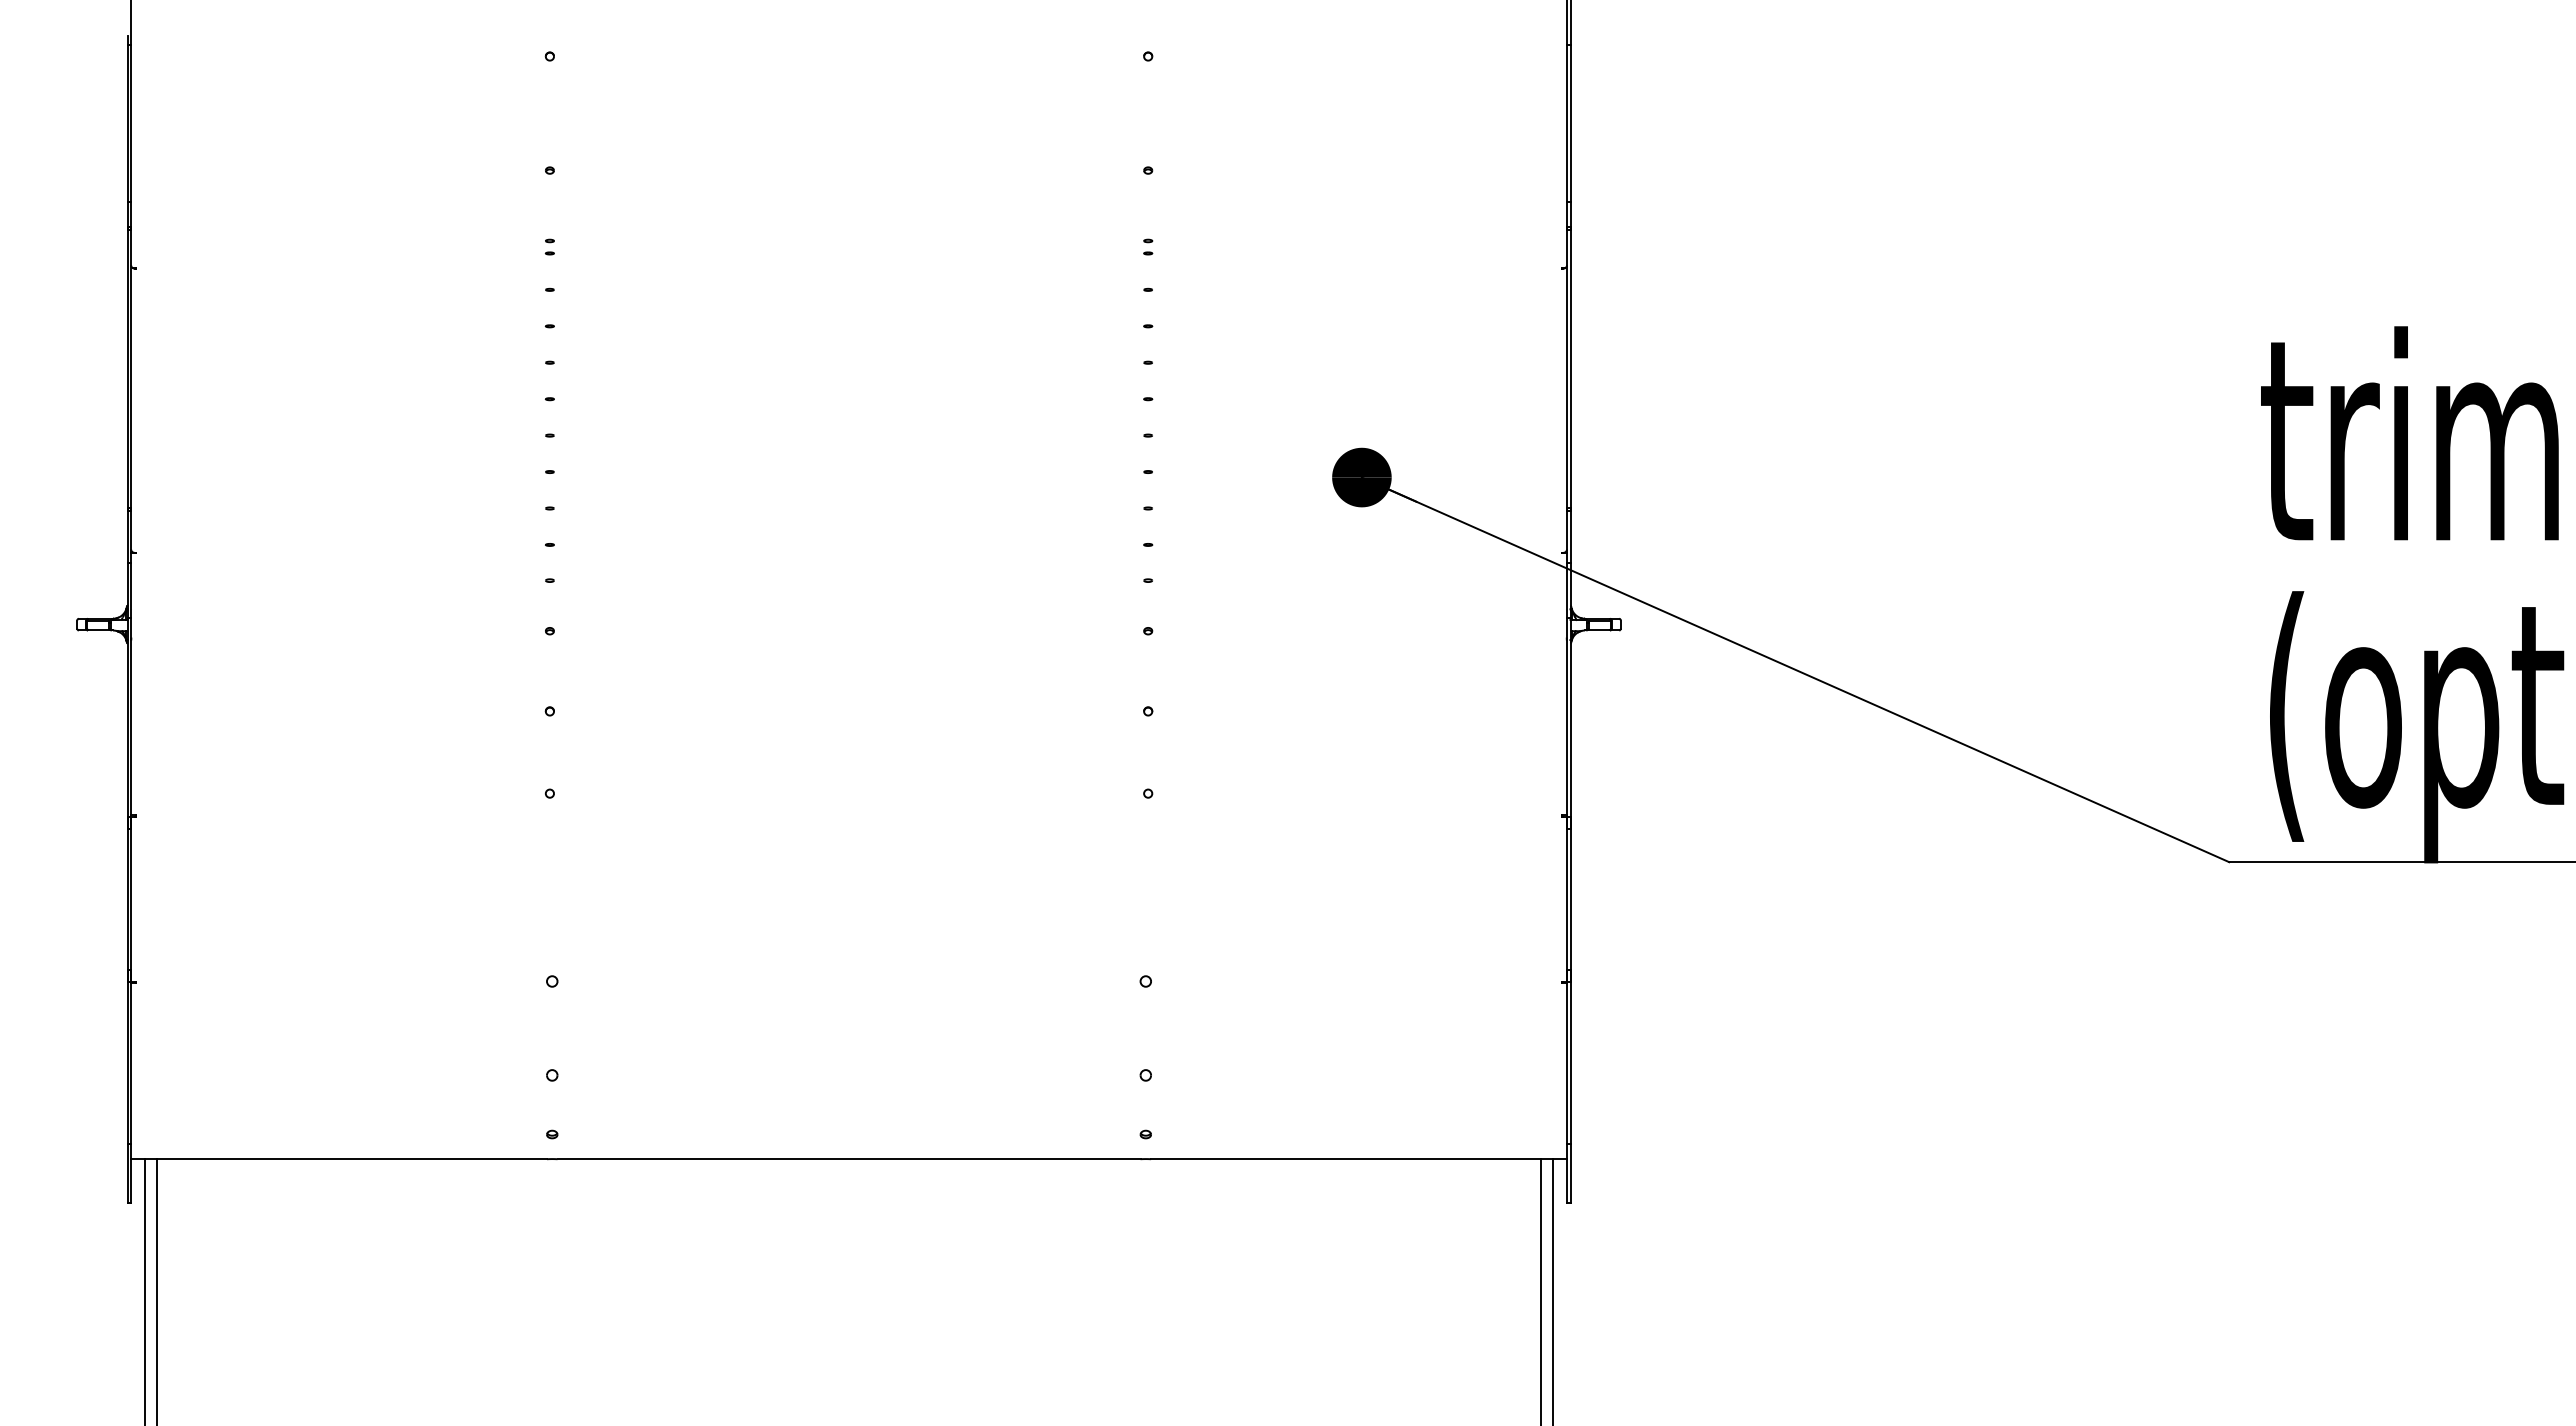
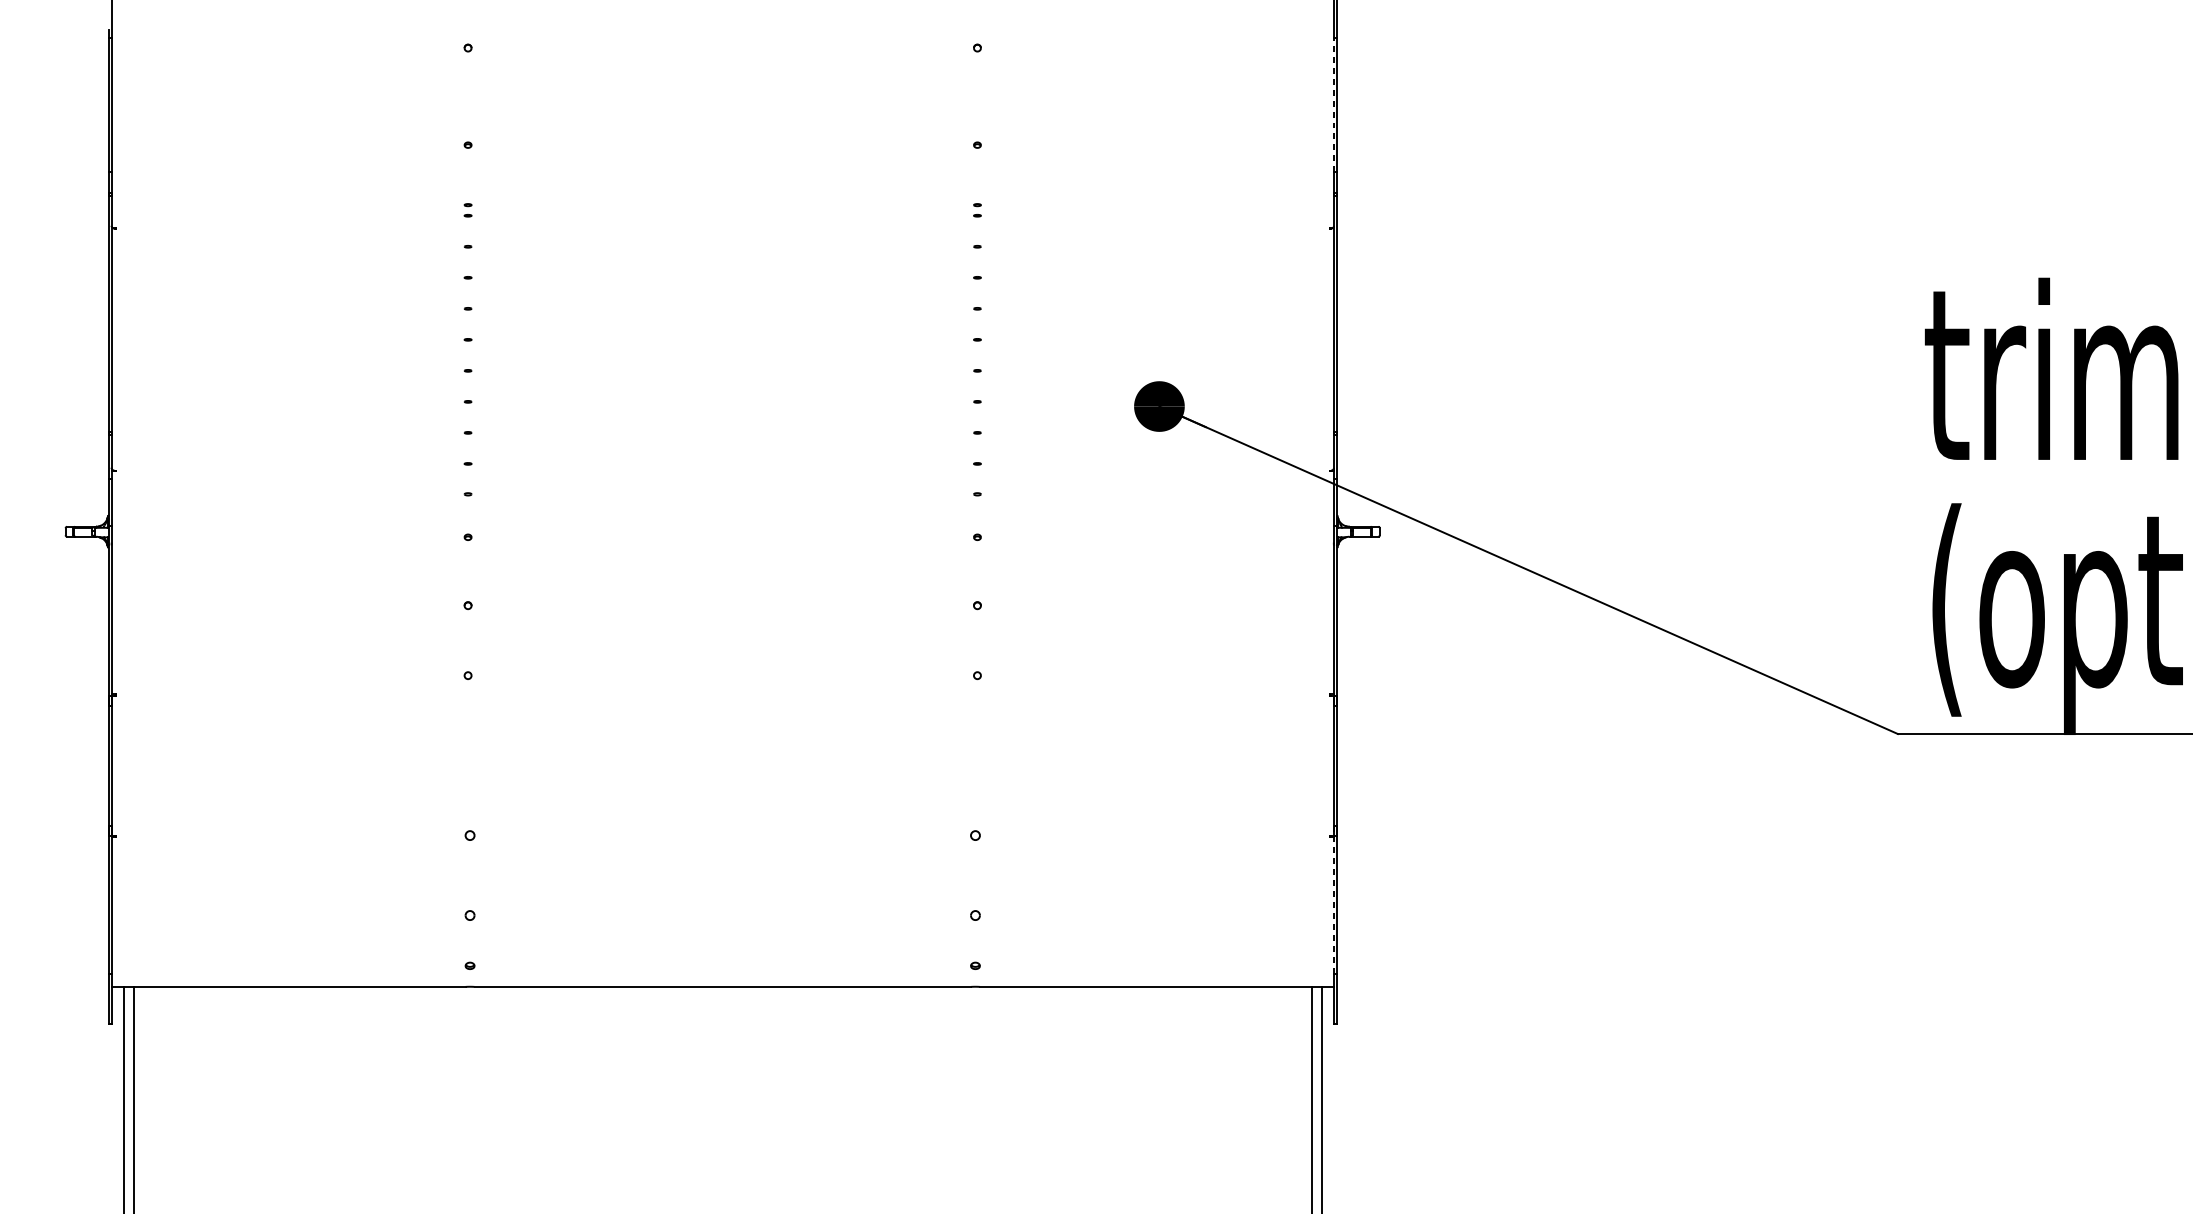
line: (1566, 123) -> (1333, 105), solid -> dashed
line: (1566, 1056) -> (1333, 899), solid -> dashed

